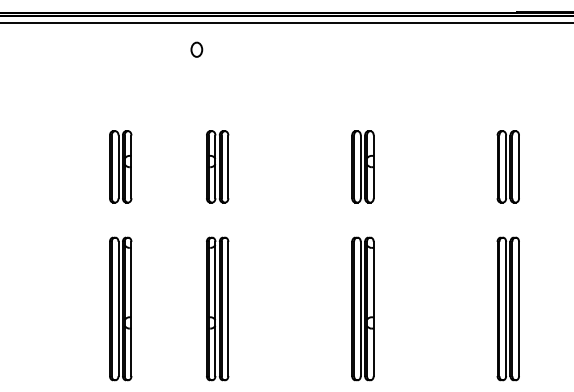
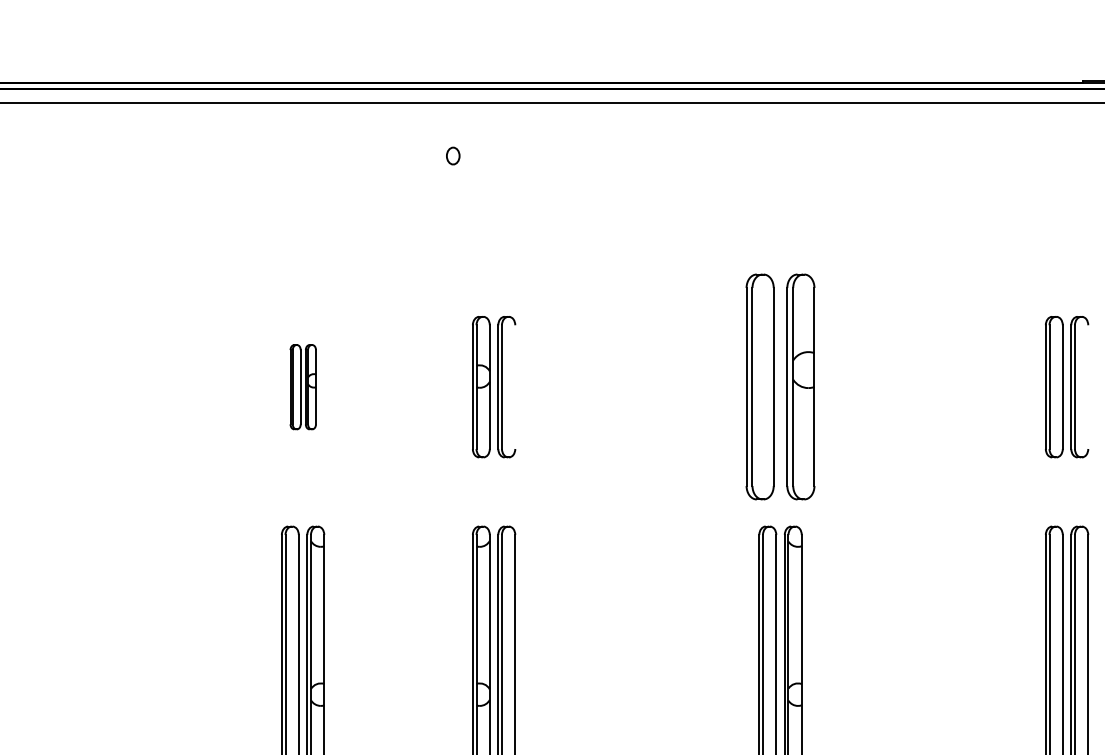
part: (196, 49) -> (452, 155), size x0.6
part: (120, 166) -> (302, 386), size x0.6
line: (228, 166) -> (515, 386), removed
part: (362, 166) -> (779, 386), size x1.6
line: (519, 166) -> (1089, 386), removed

